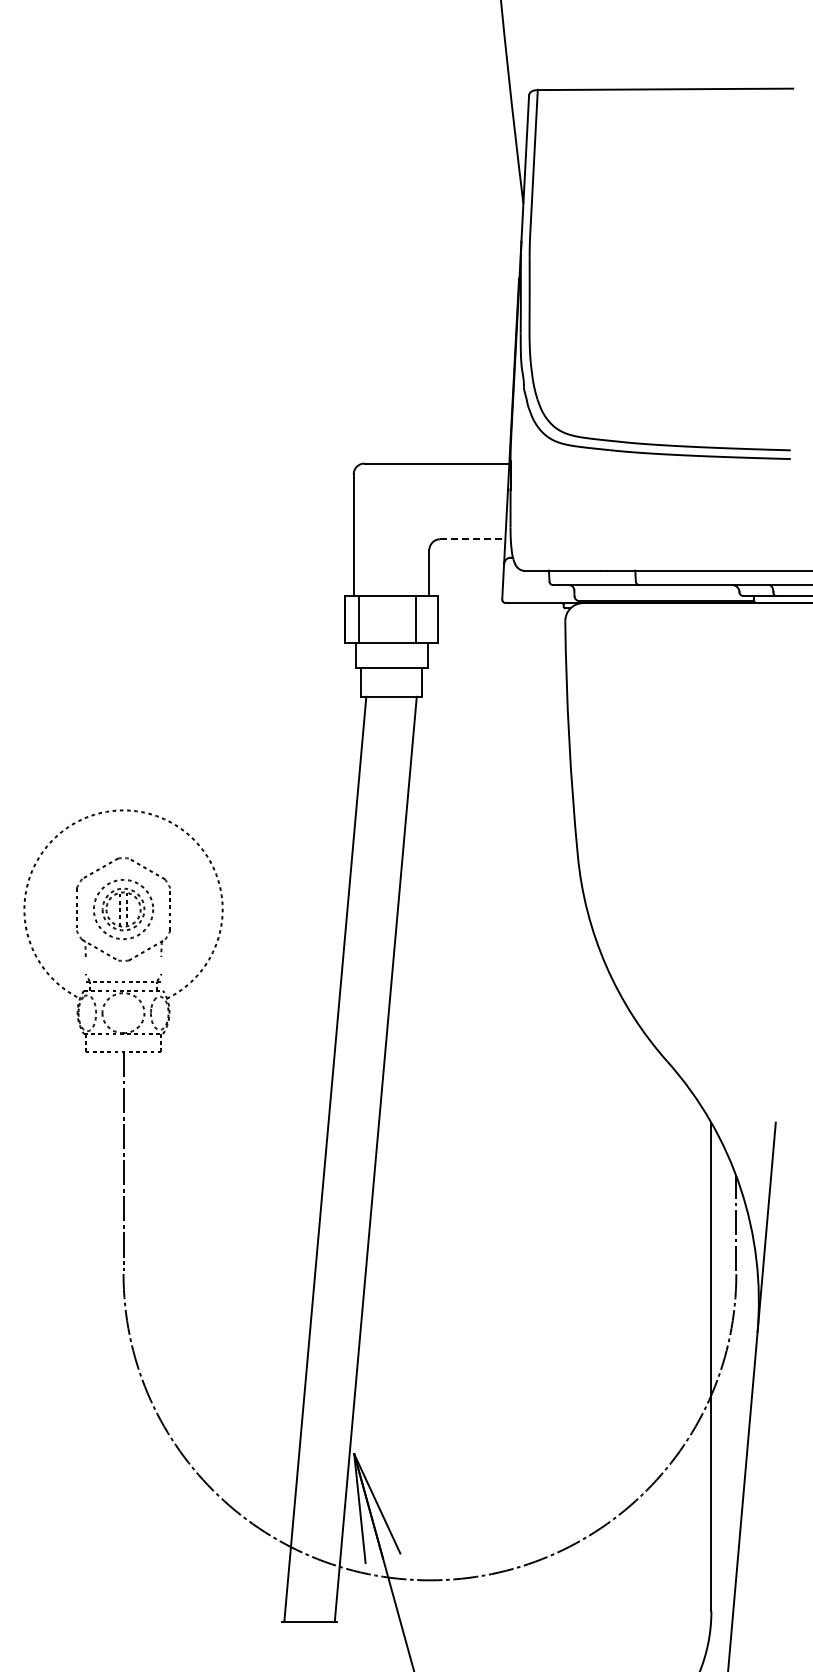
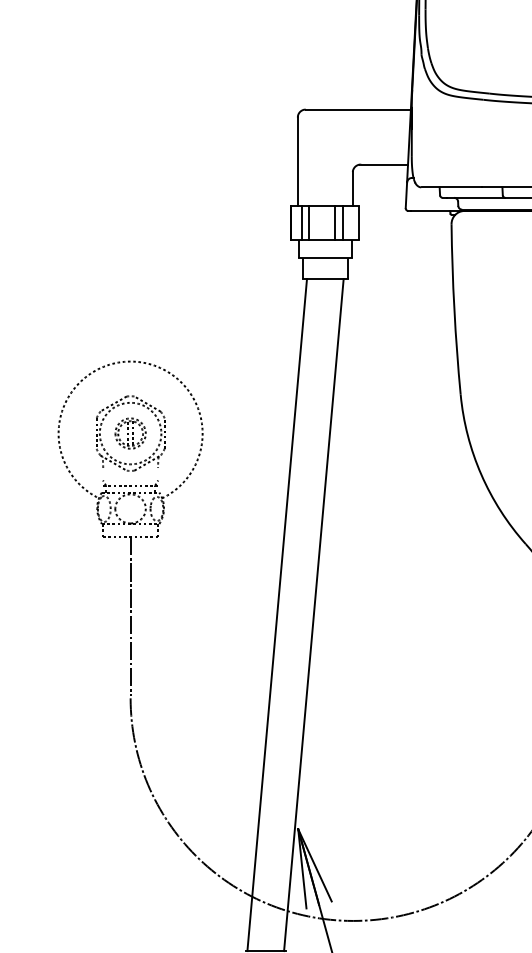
line: (472, 539) -> (384, 164), dashed -> solid
line: (368, 618) -> (308, 222), added
line: (404, 618) -> (334, 222), added
circle: (123, 909) -> (130, 433), size x1.43

